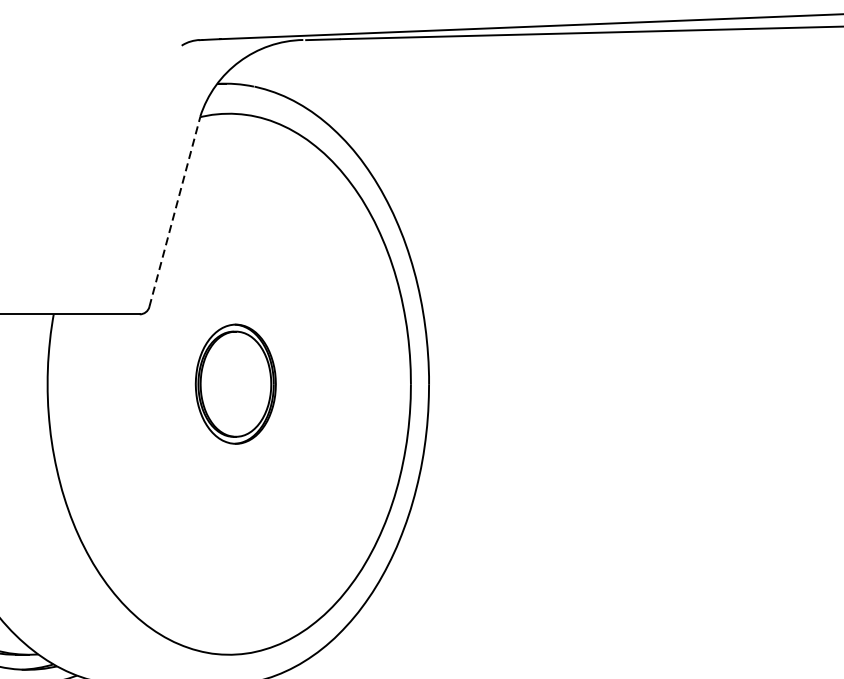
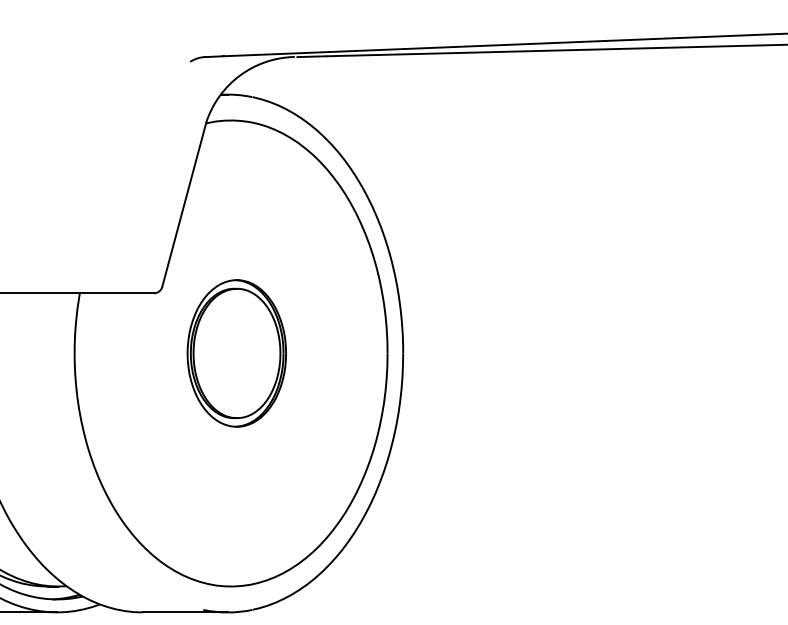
line: (175, 211) -> (184, 204), dashed -> solid
part: (235, 384) -> (236, 353), size x1.43

